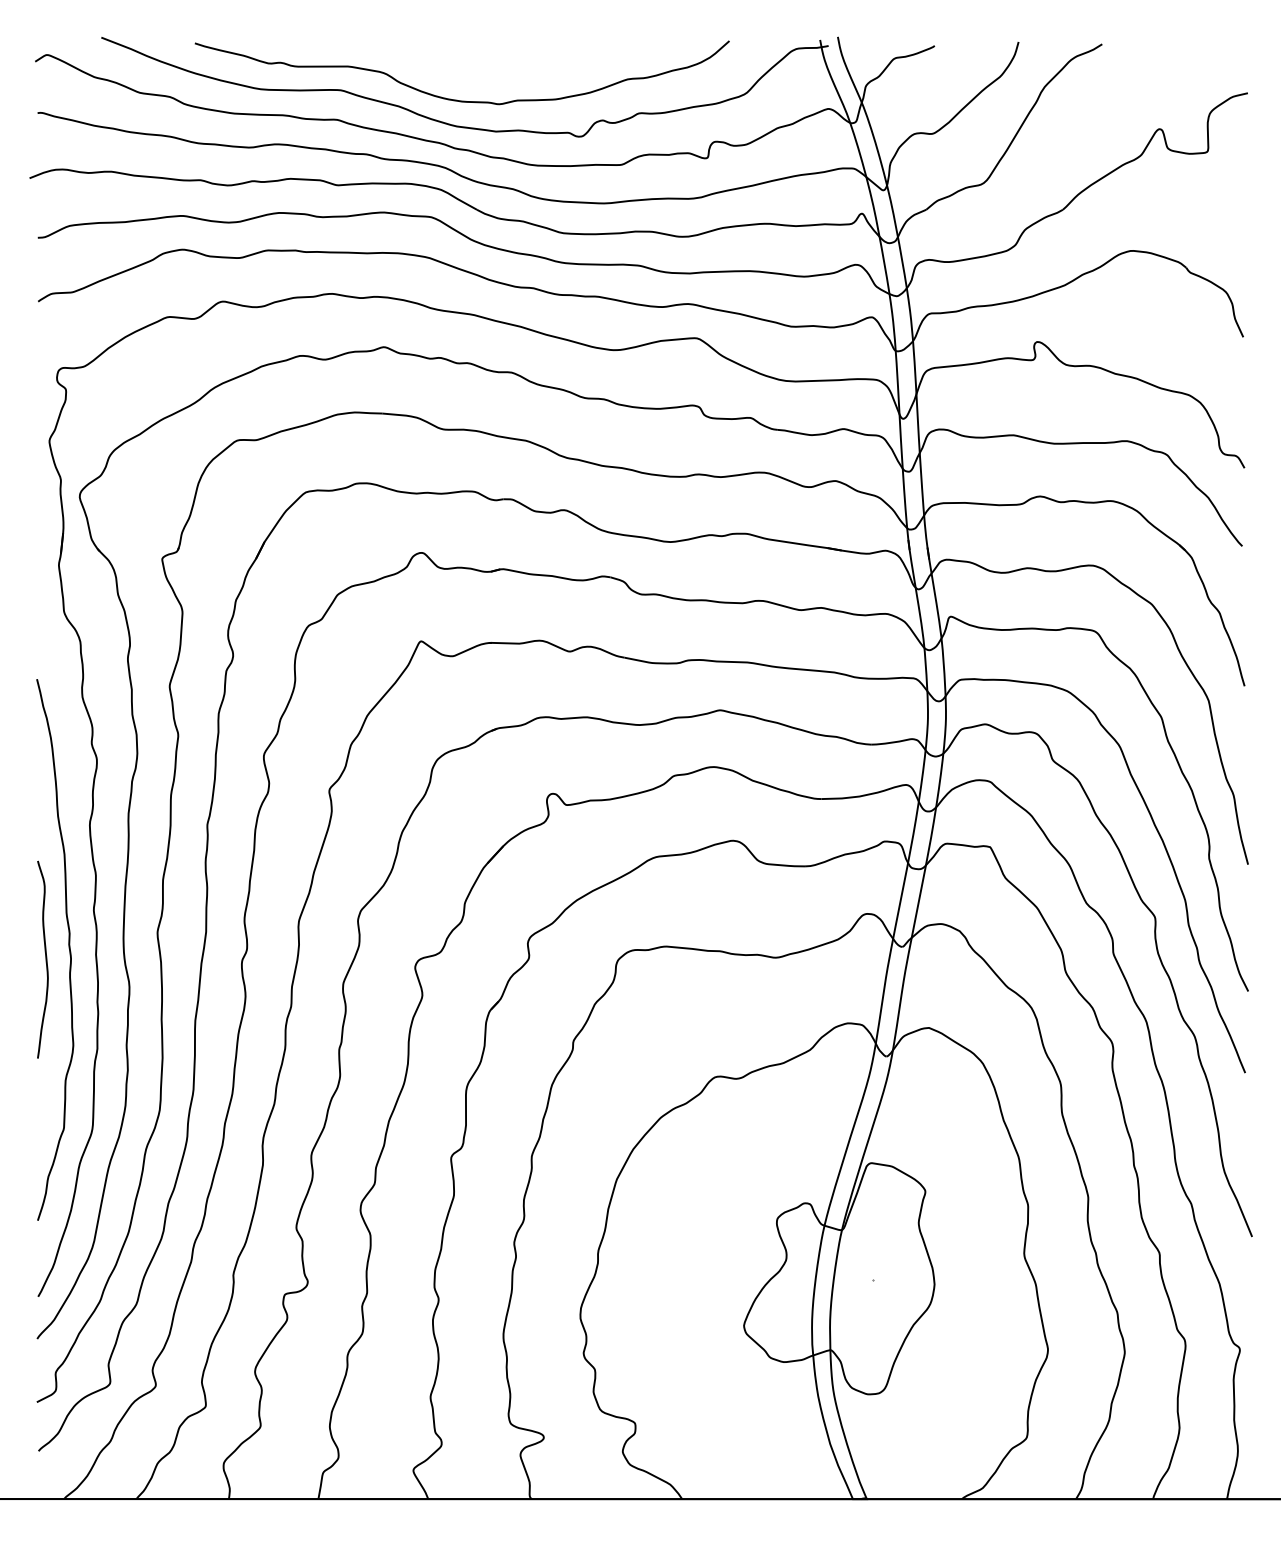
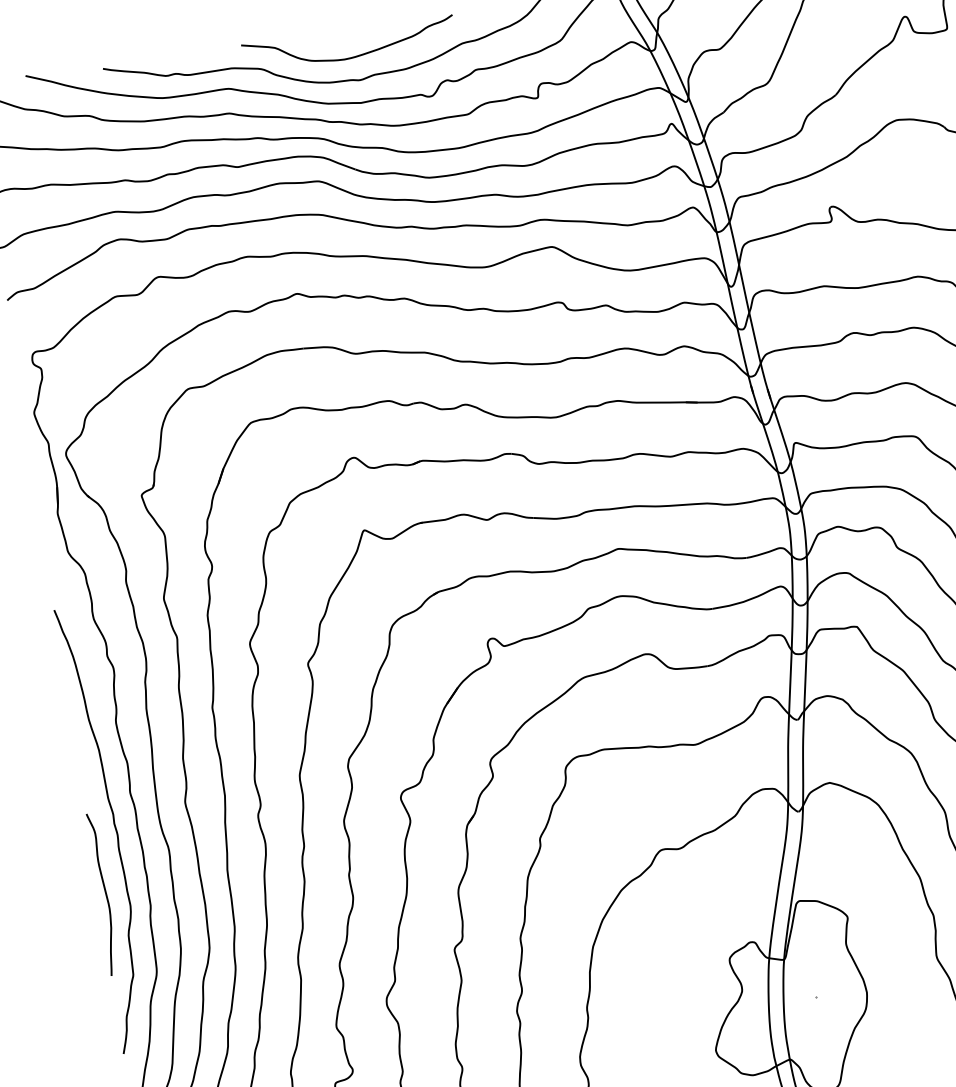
curve: (497, 74) -> (355, 55), added
curve: (45, 959) -> (105, 893), moved

